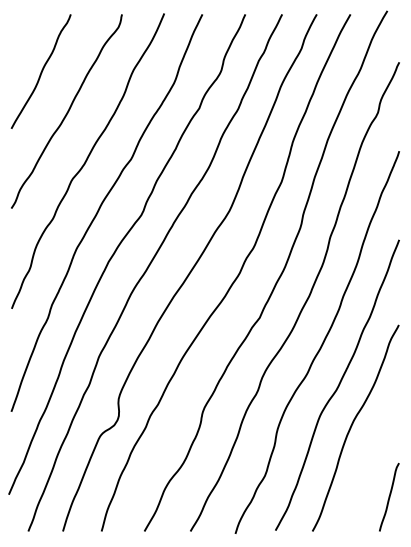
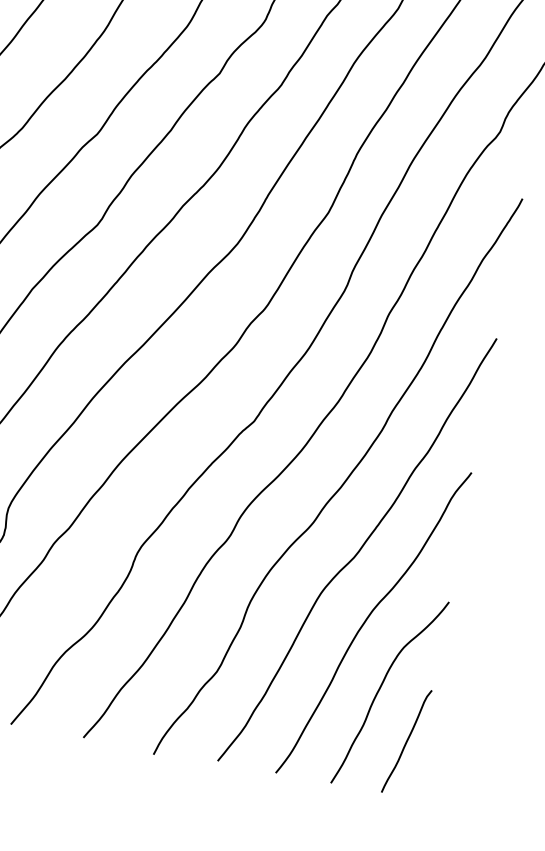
curve: (368, 466) -> (382, 686), added

